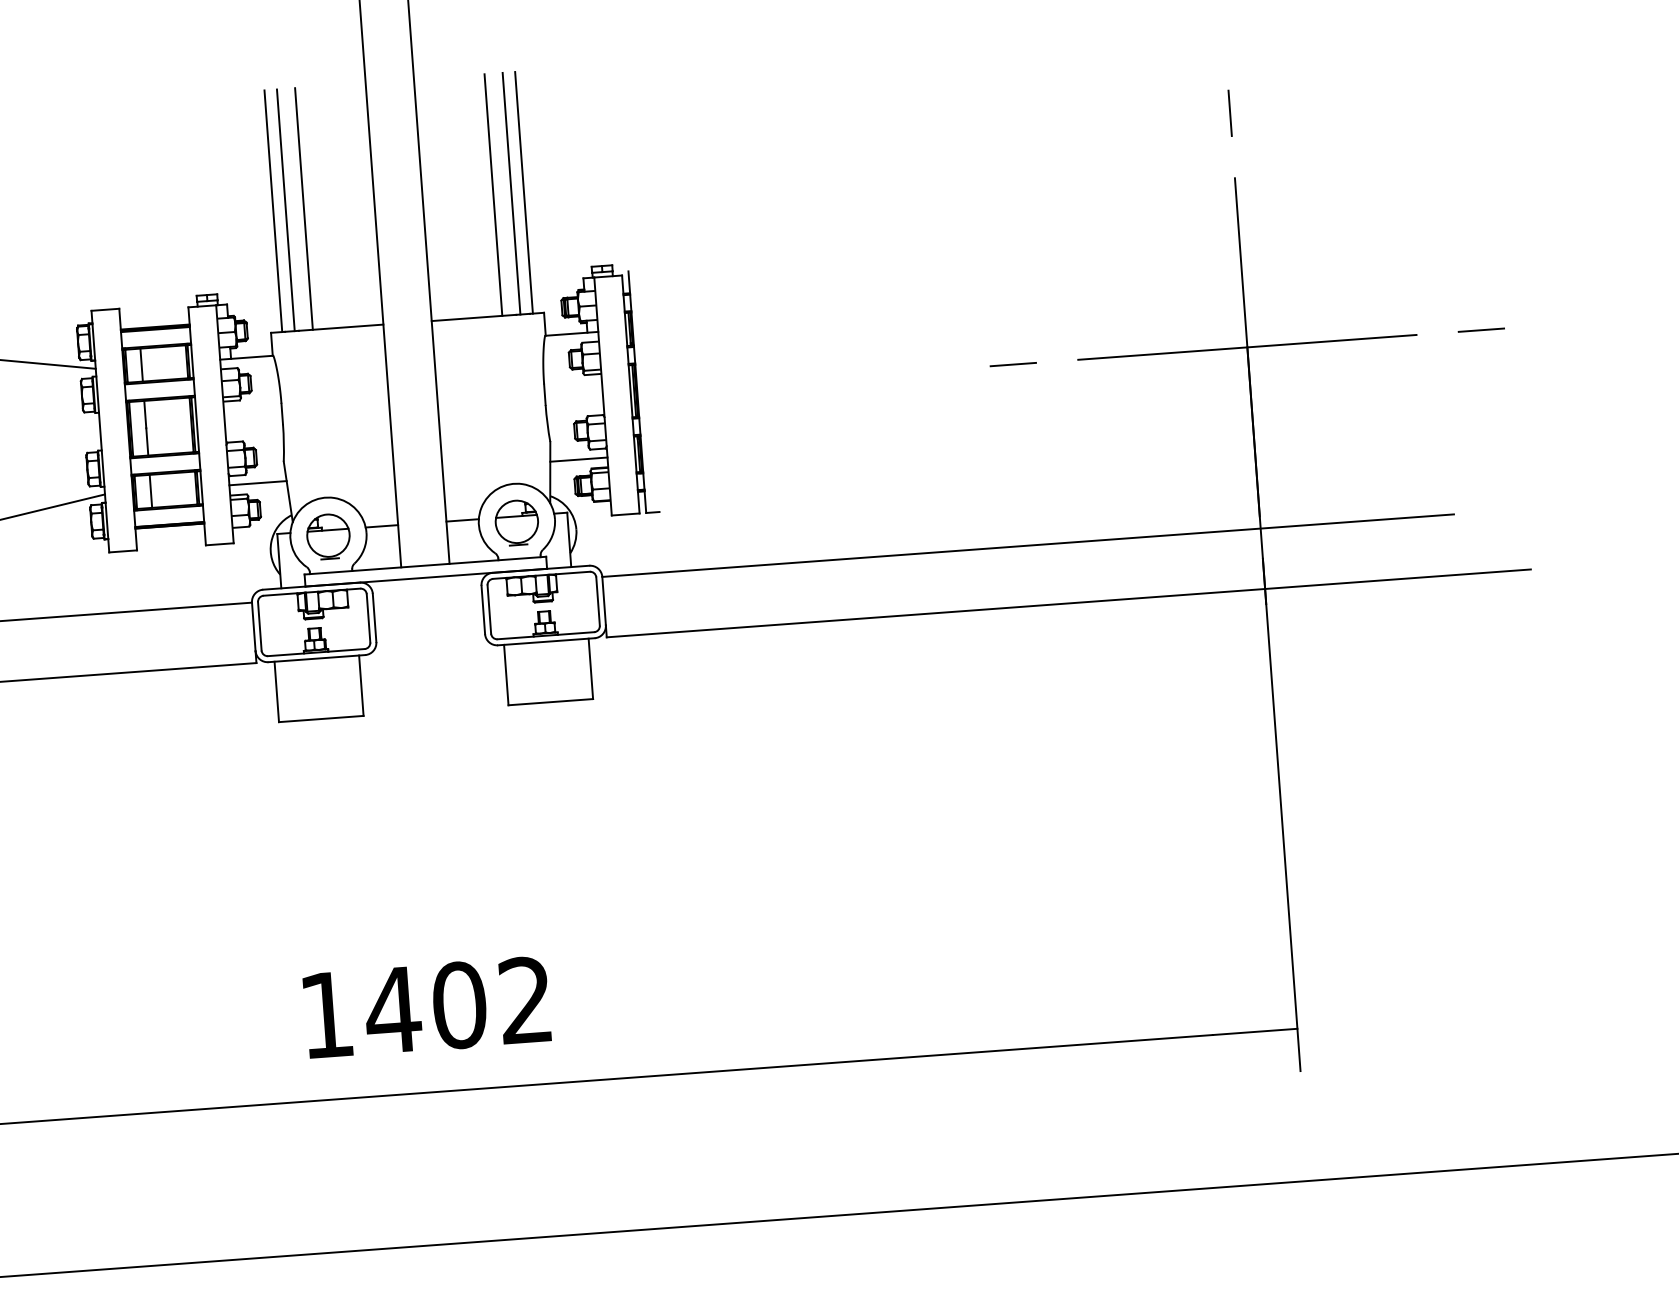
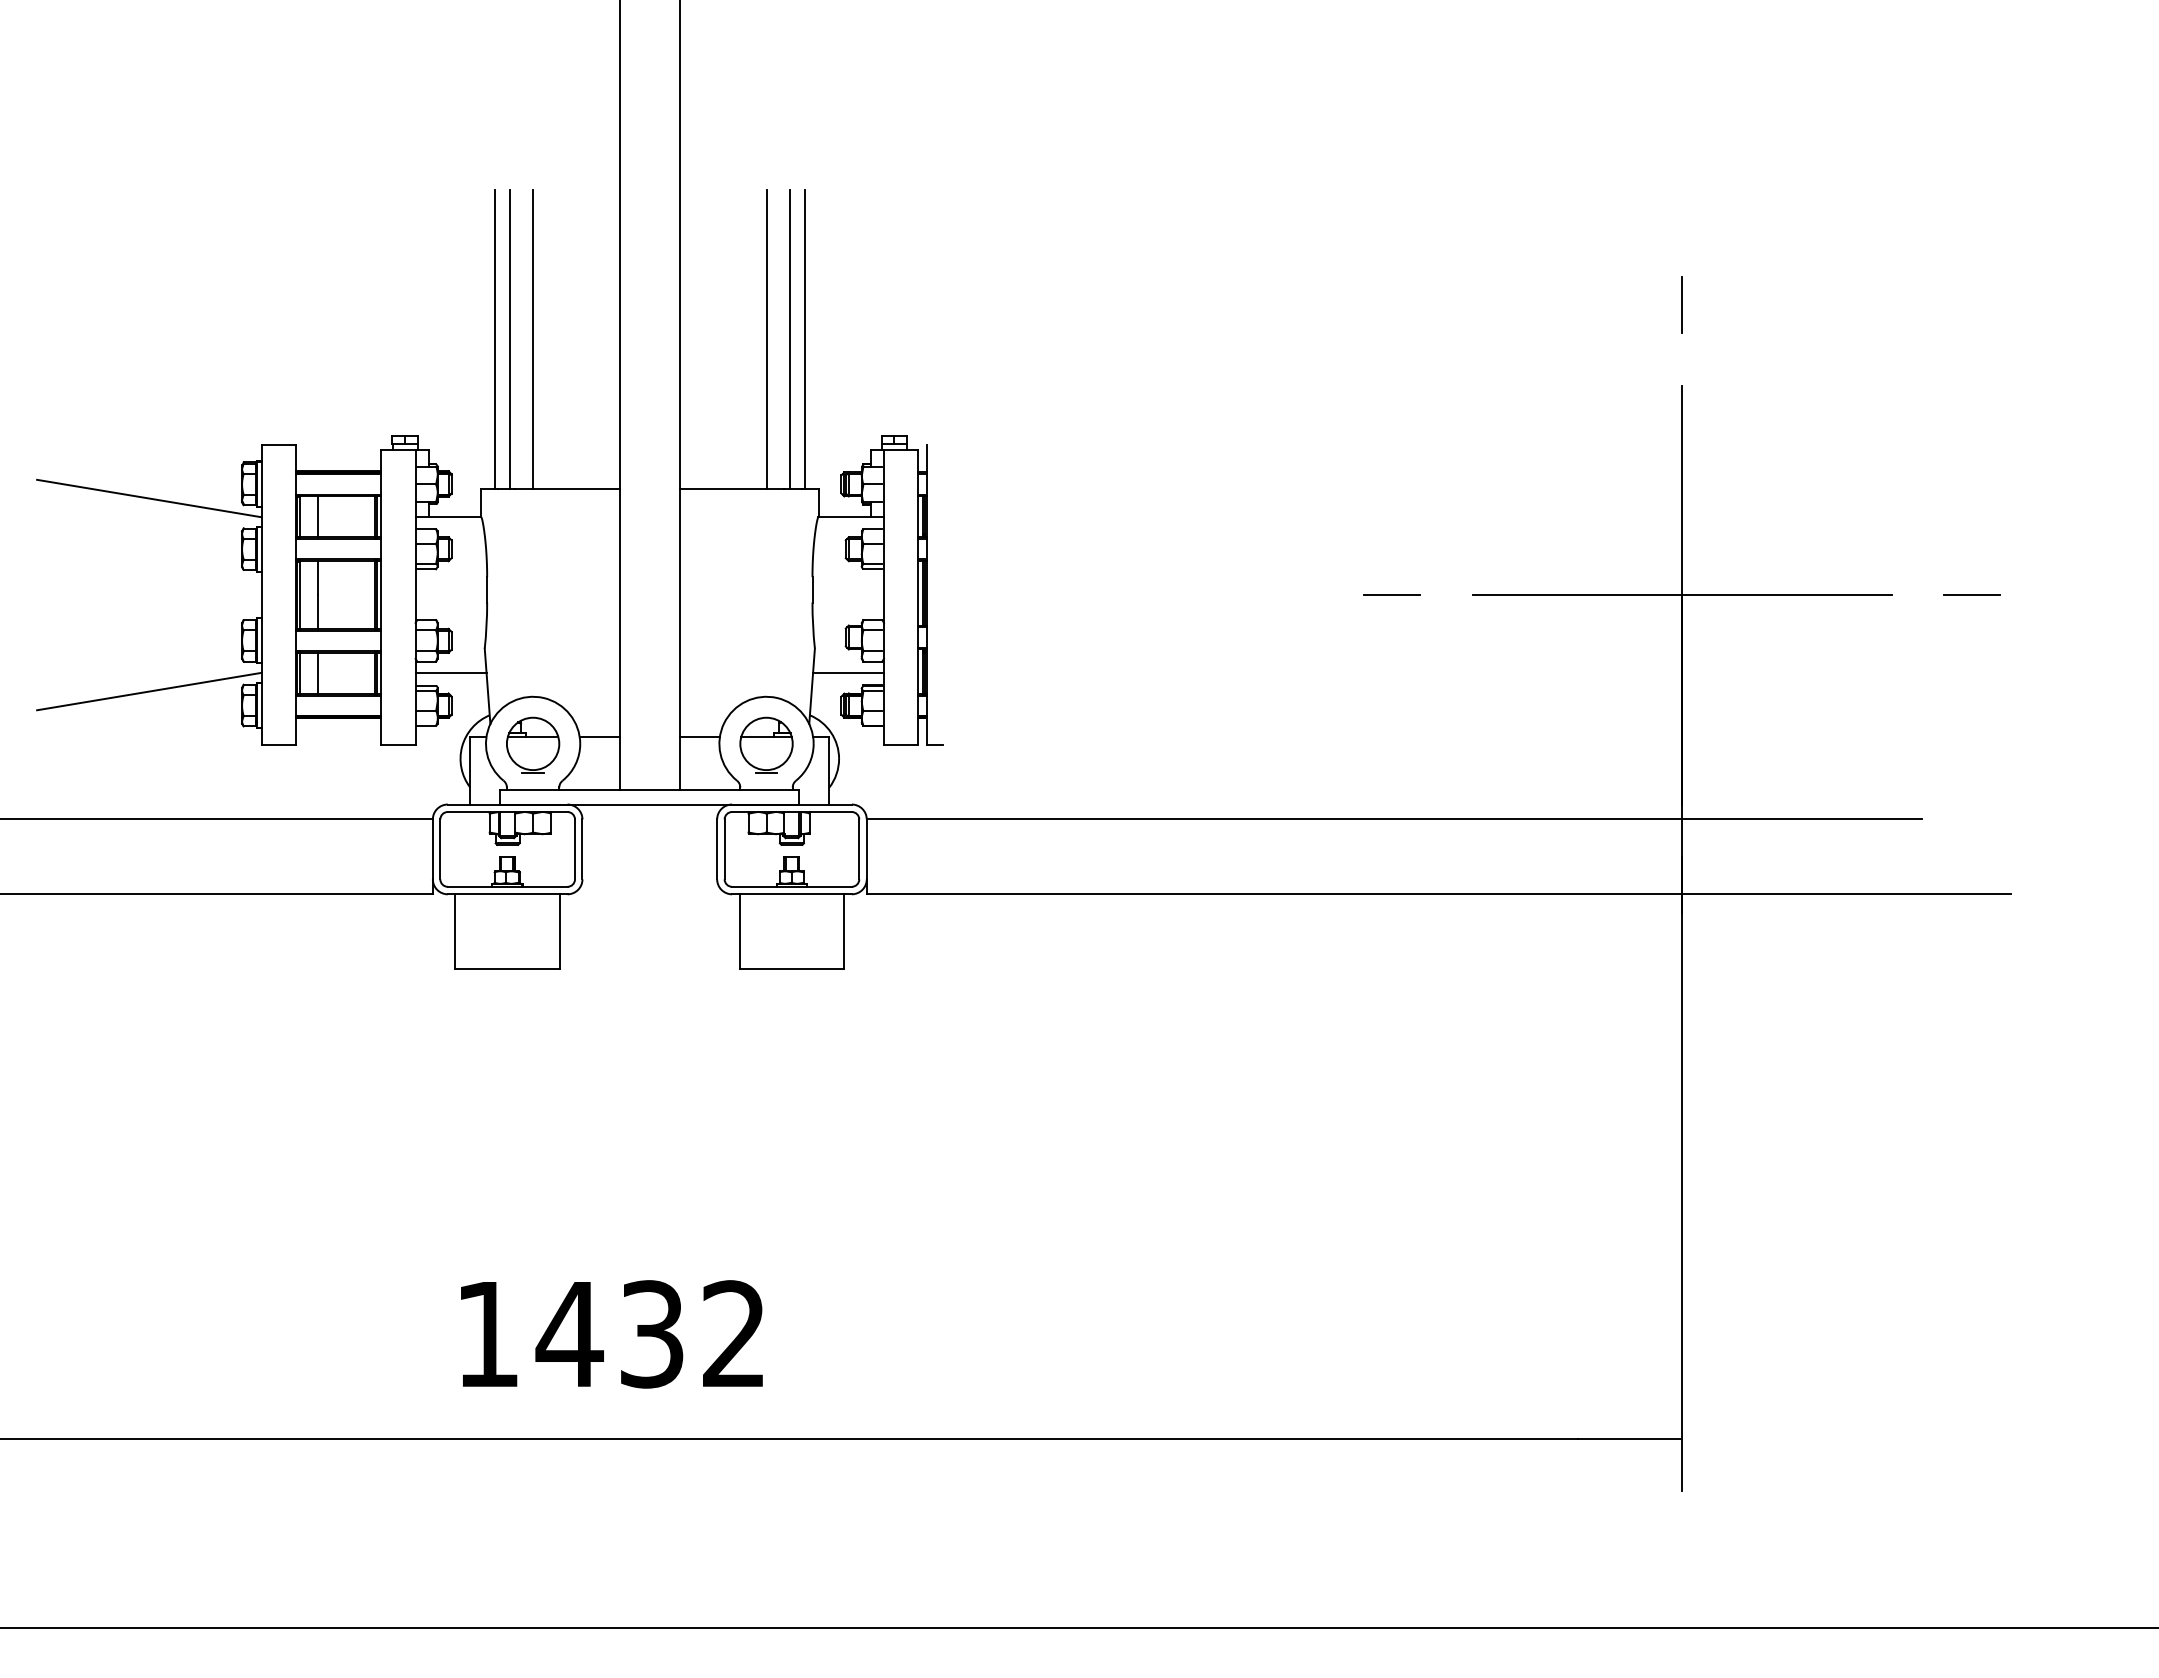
text: (459, 1005) -> (651, 1334), 1402 -> 1432

